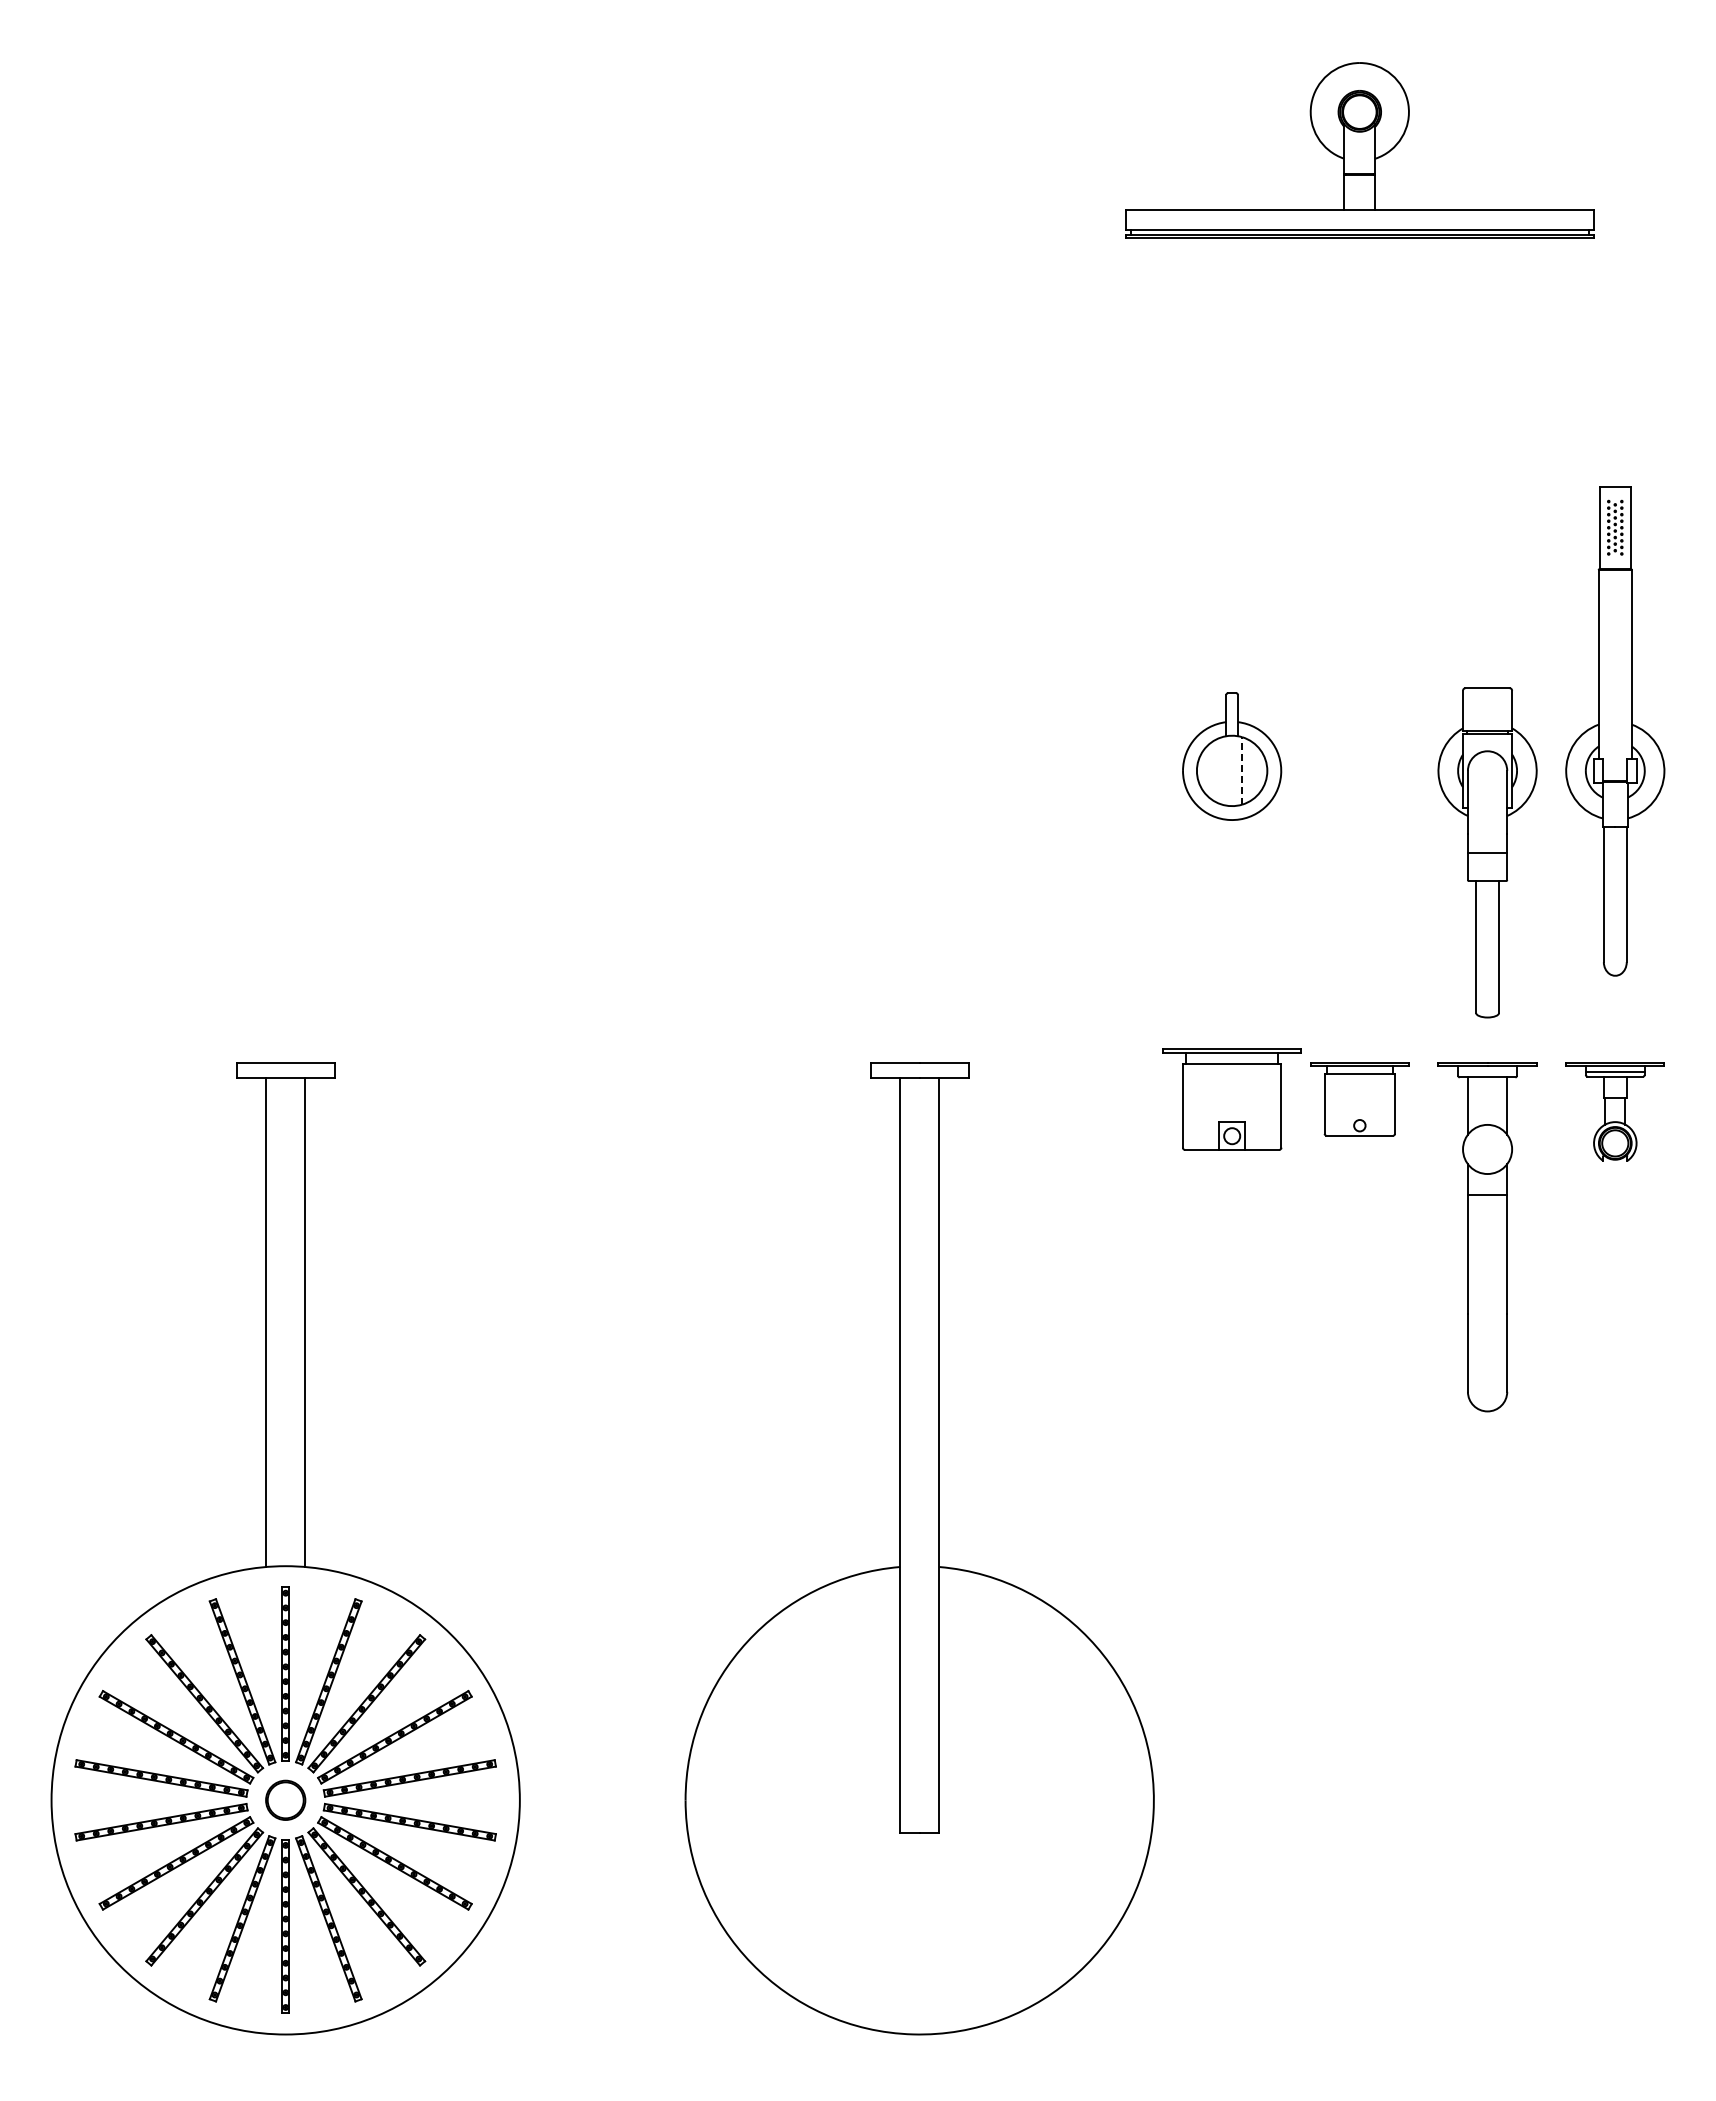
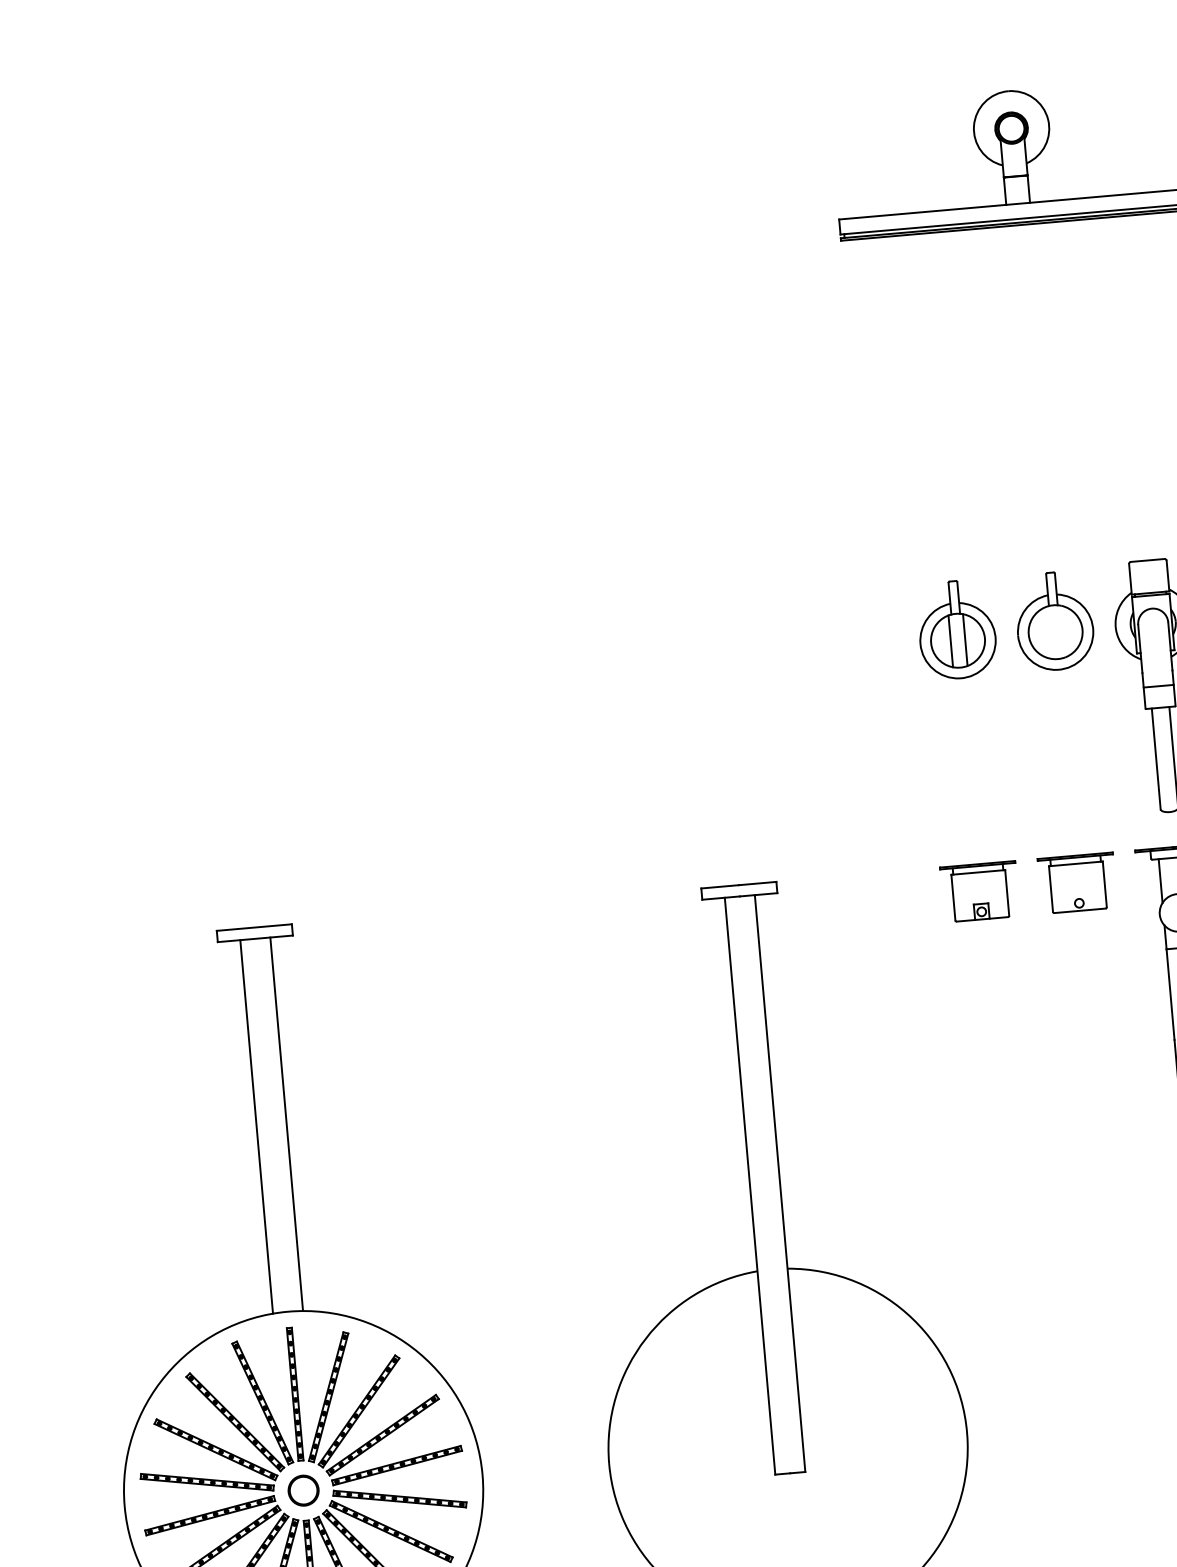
part: (1359, 756) -> (1054, 621), added
line: (1222, 770) -> (950, 641), added
line: (1241, 770) -> (965, 639), dashed -> solid
part: (1231, 1099) -> (979, 891), size x0.71

